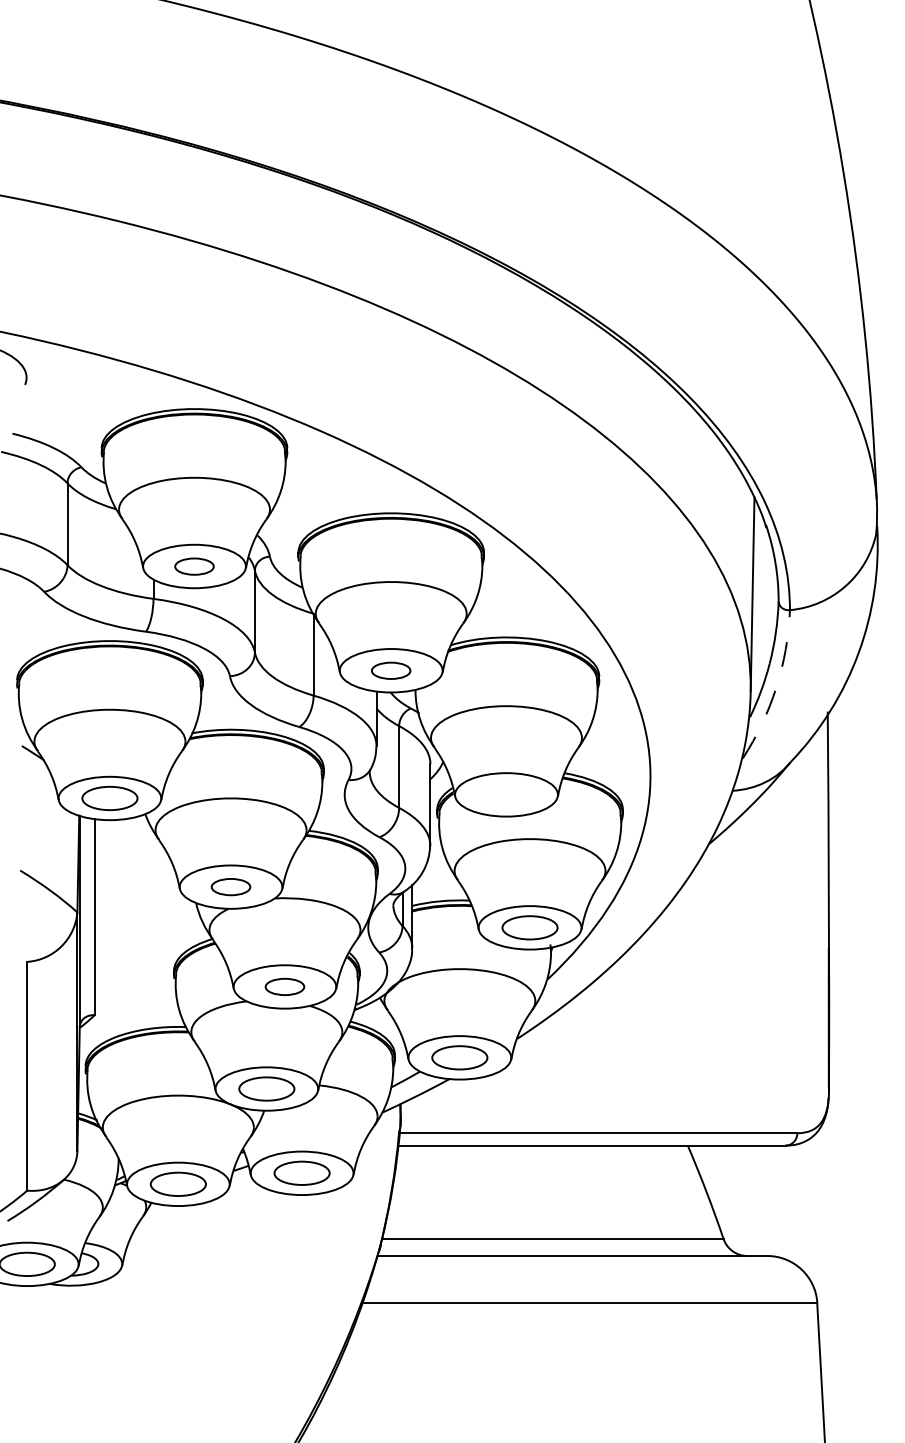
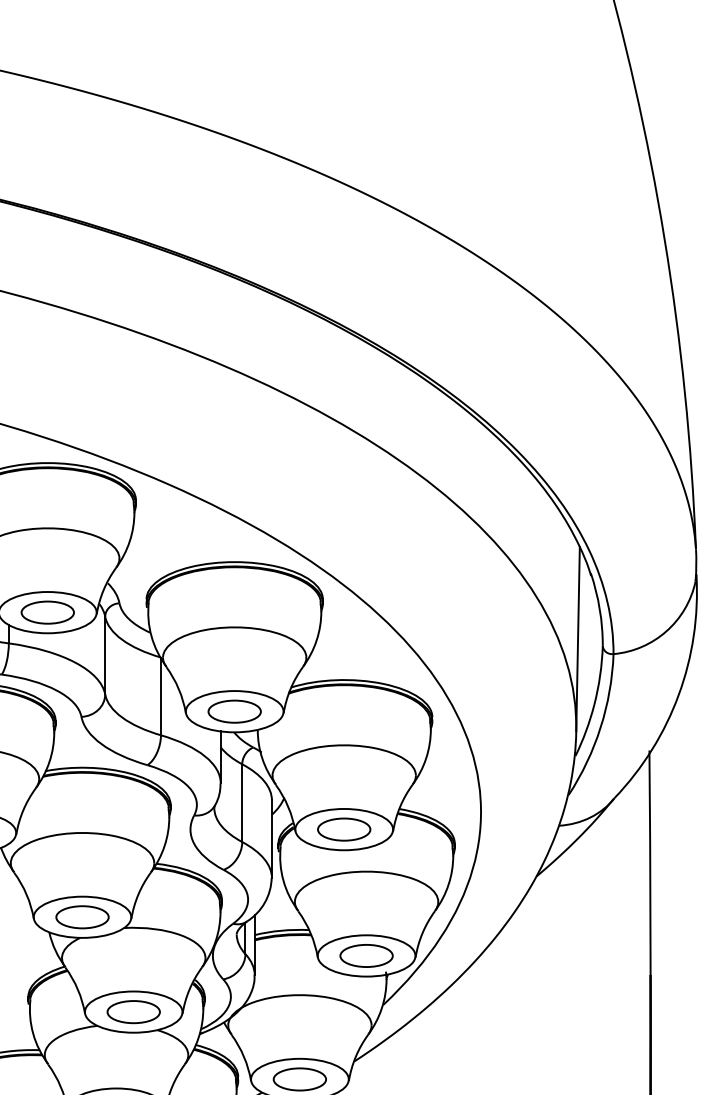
part: (194, 566) -> (47, 612), size x1.43
part: (390, 670) -> (234, 711), size x1.43
arc: (776, 687) -> (600, 727), dashed -> solid
part: (506, 794) -> (344, 829), added
part: (230, 886) -> (82, 916), size x1.43
part: (284, 986) -> (133, 1011), size x1.43

